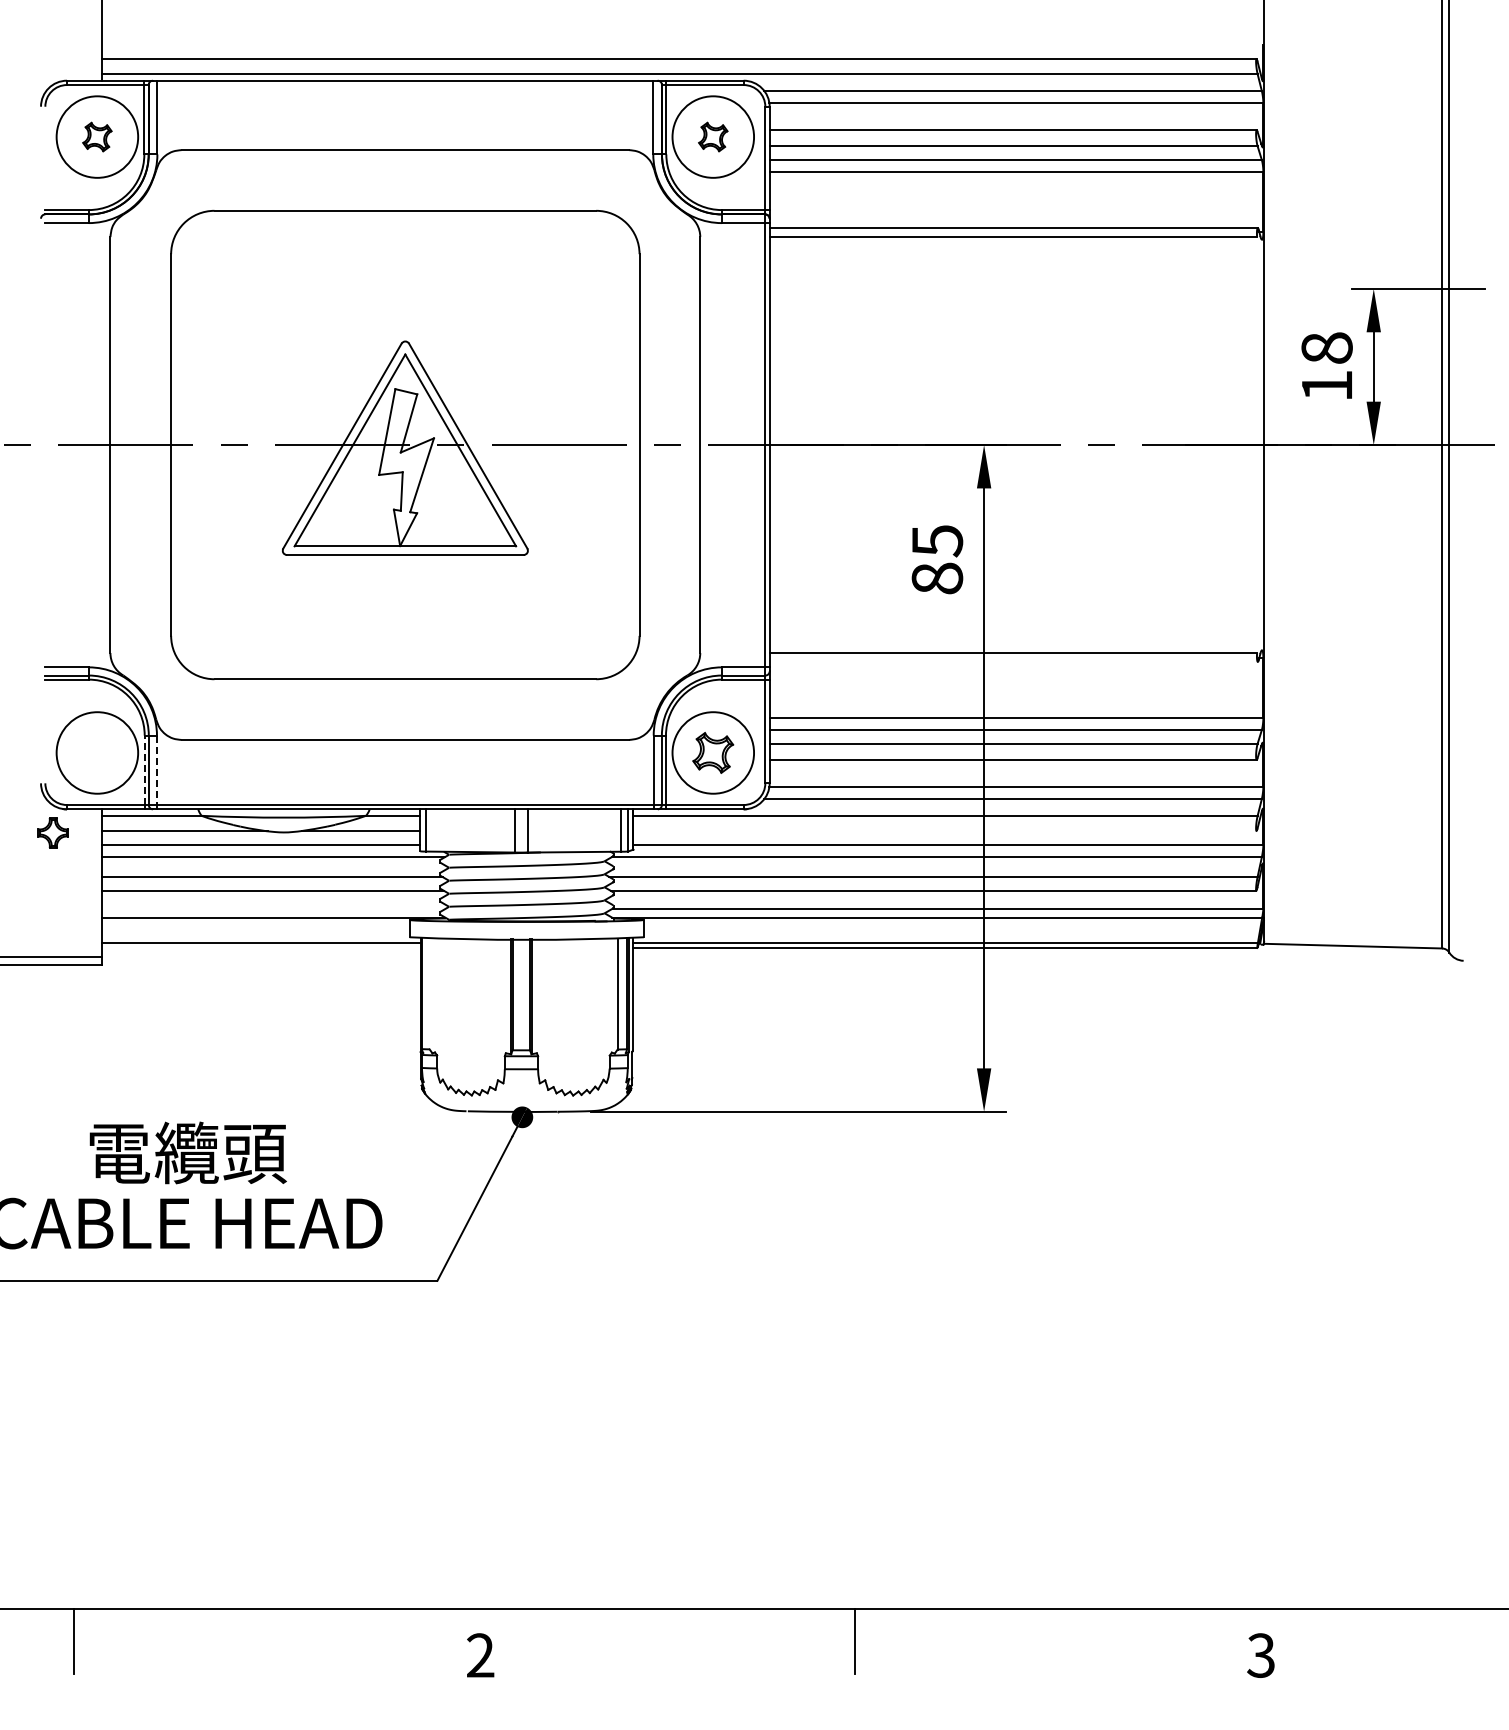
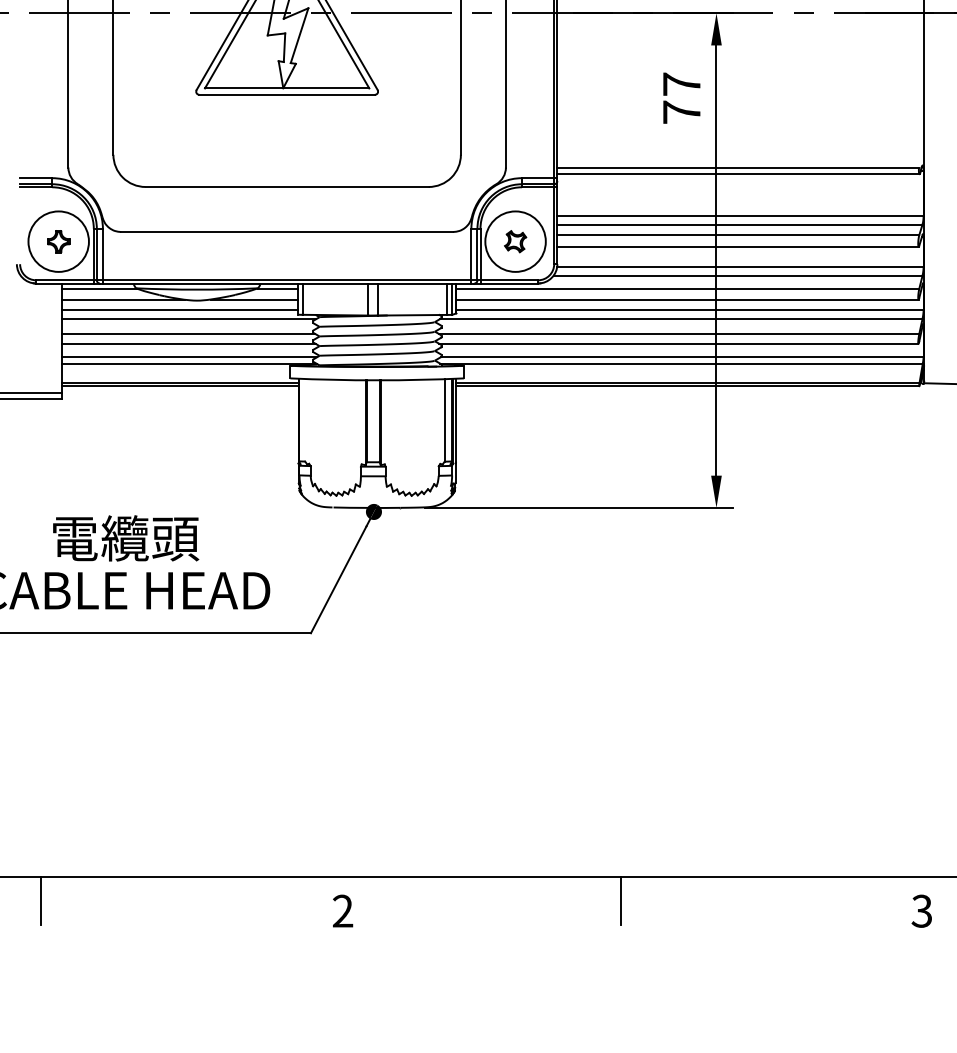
text: (937, 559) -> (681, 98), 85 -> 77
line: (1013, 661) -> (738, 173), added
part: (713, 752) -> (515, 241), size x0.71
line: (144, 770) -> (93, 254), dashed -> solid
line: (156, 770) -> (102, 254), dashed -> solid
line: (944, 830) -> (687, 299), added
part: (52, 832) -> (58, 241), moved
line: (273, 908) -> (189, 357), added
line: (260, 948) -> (179, 386), added

